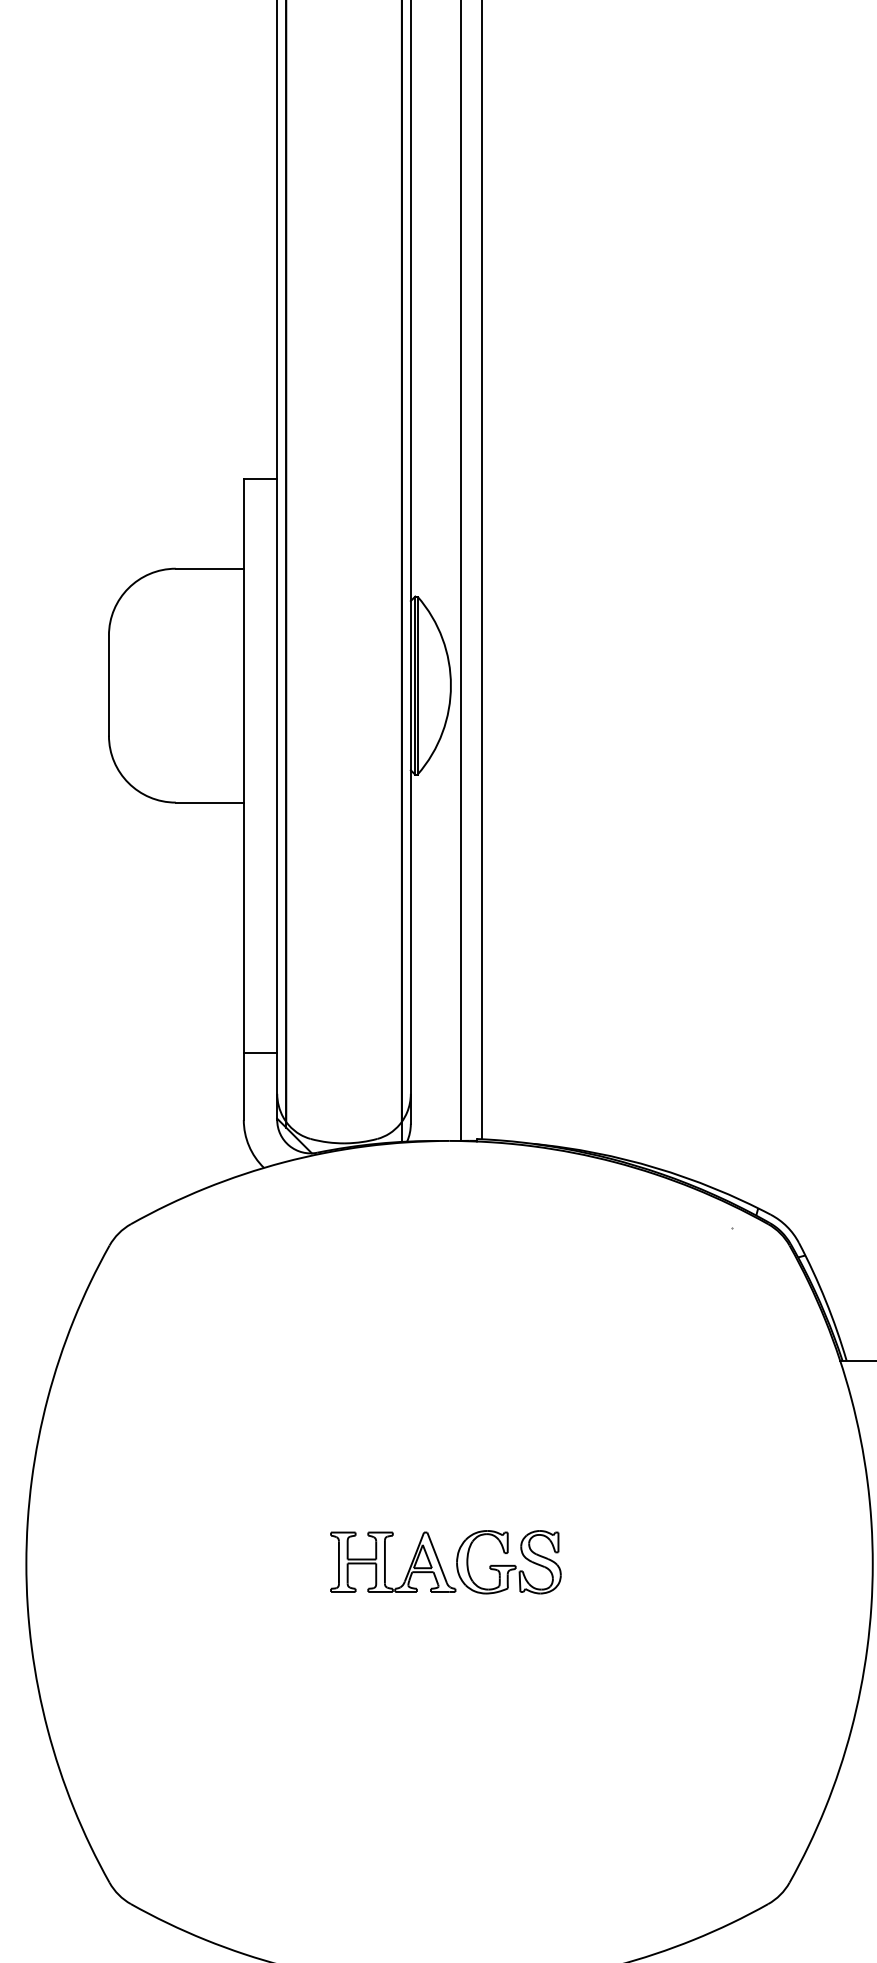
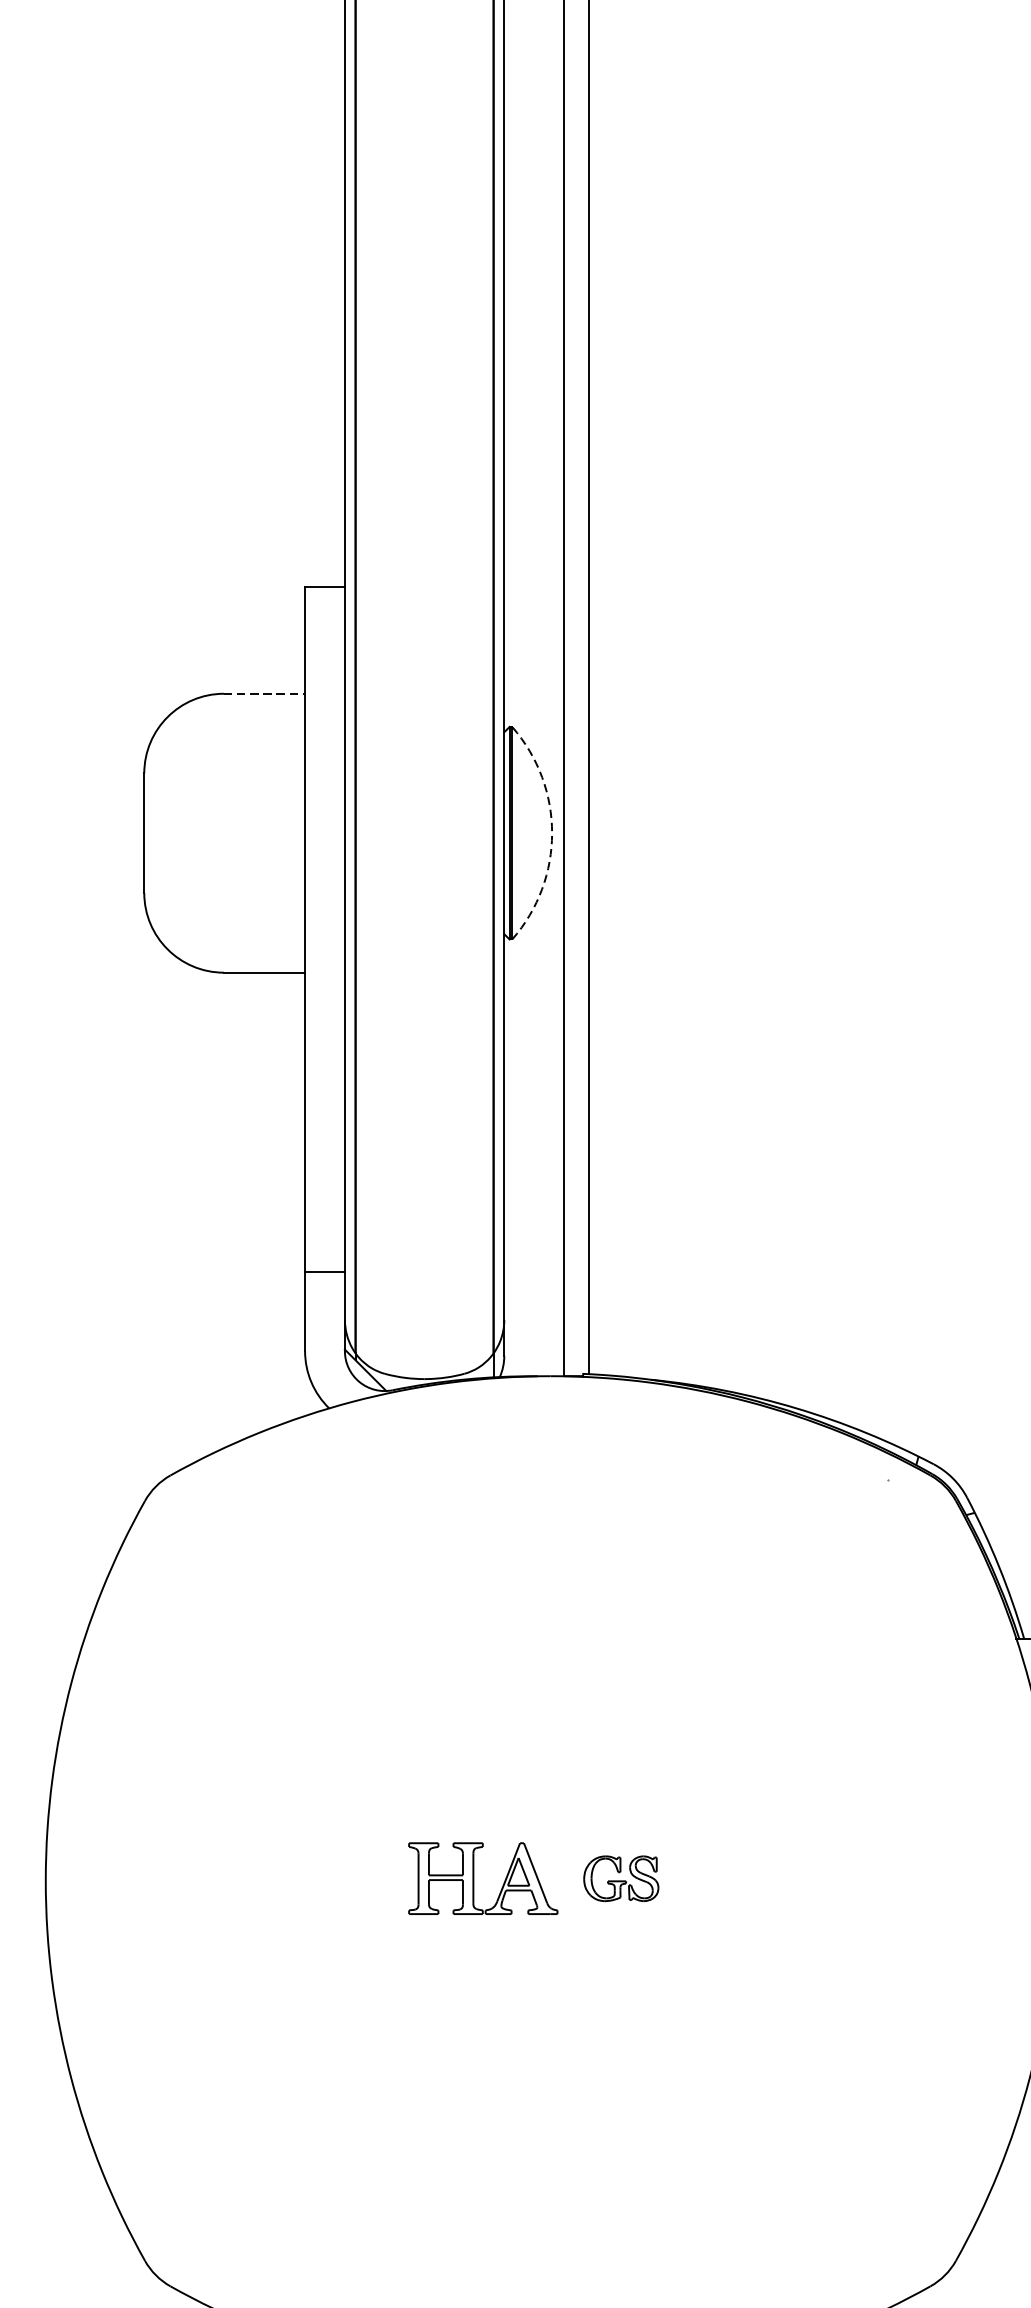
line: (210, 568) -> (265, 693), solid -> dashed
arc: (450, 685) -> (551, 833), solid -> dashed
part: (508, 1562) -> (620, 1878), size x0.6

